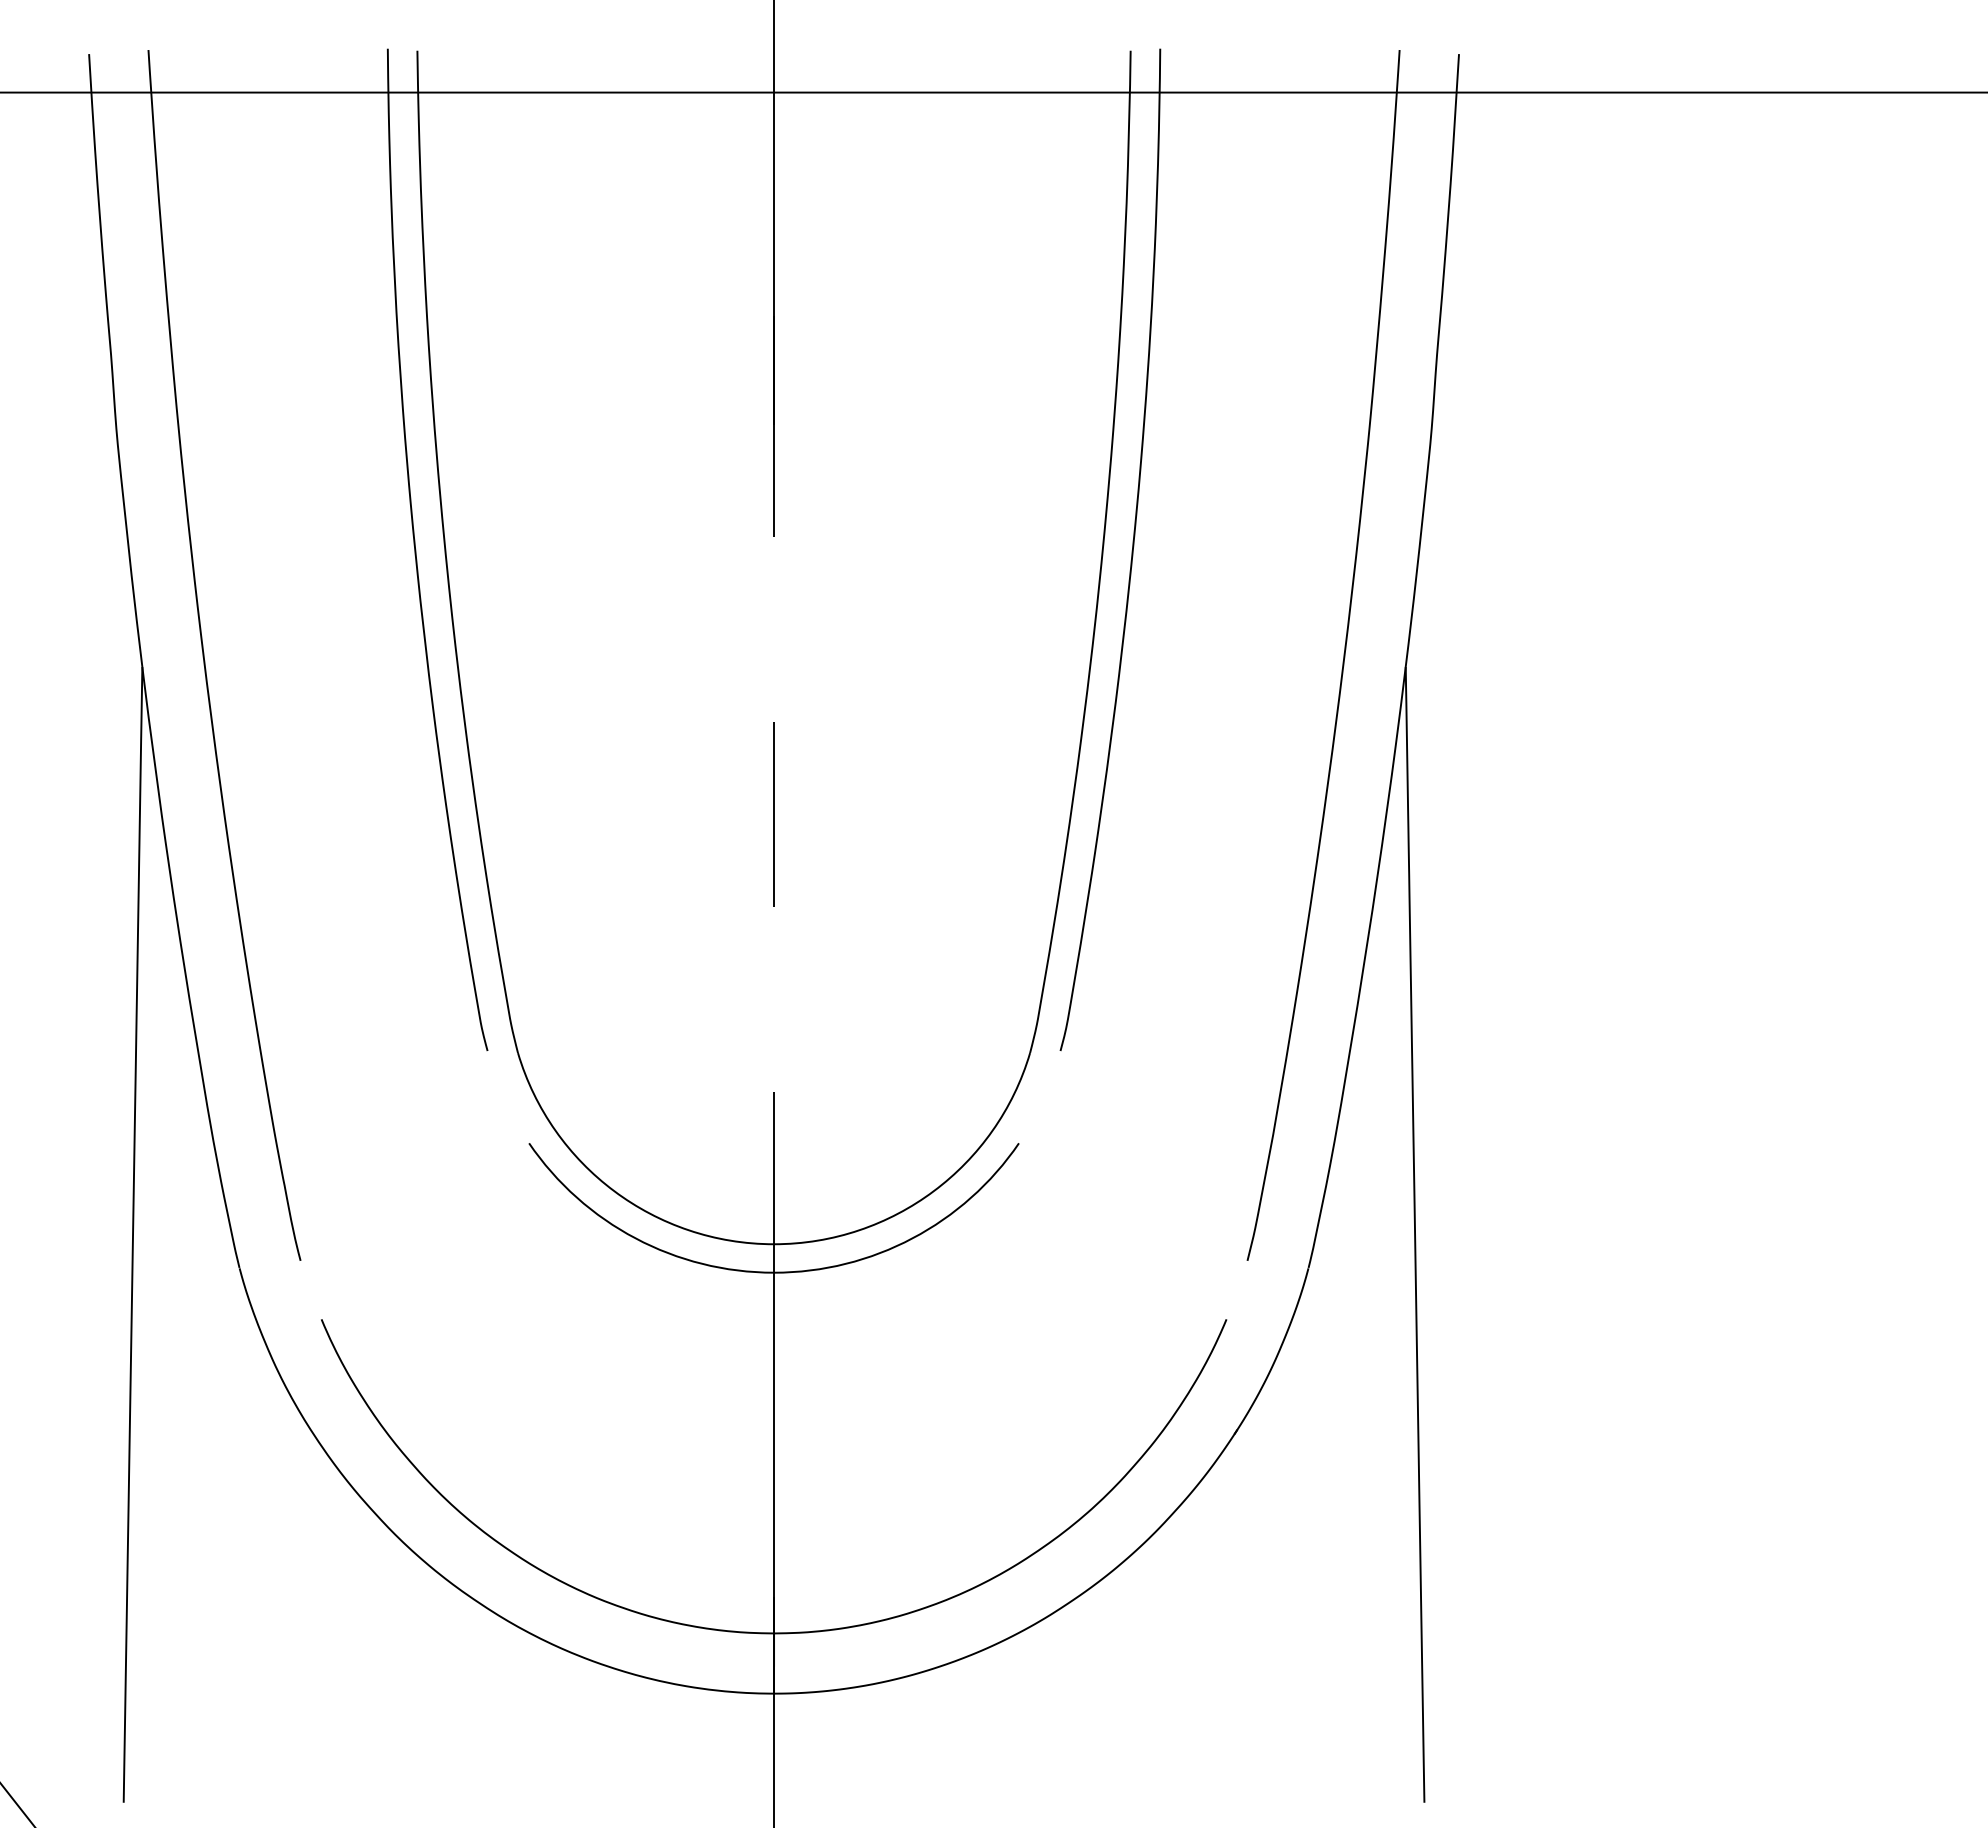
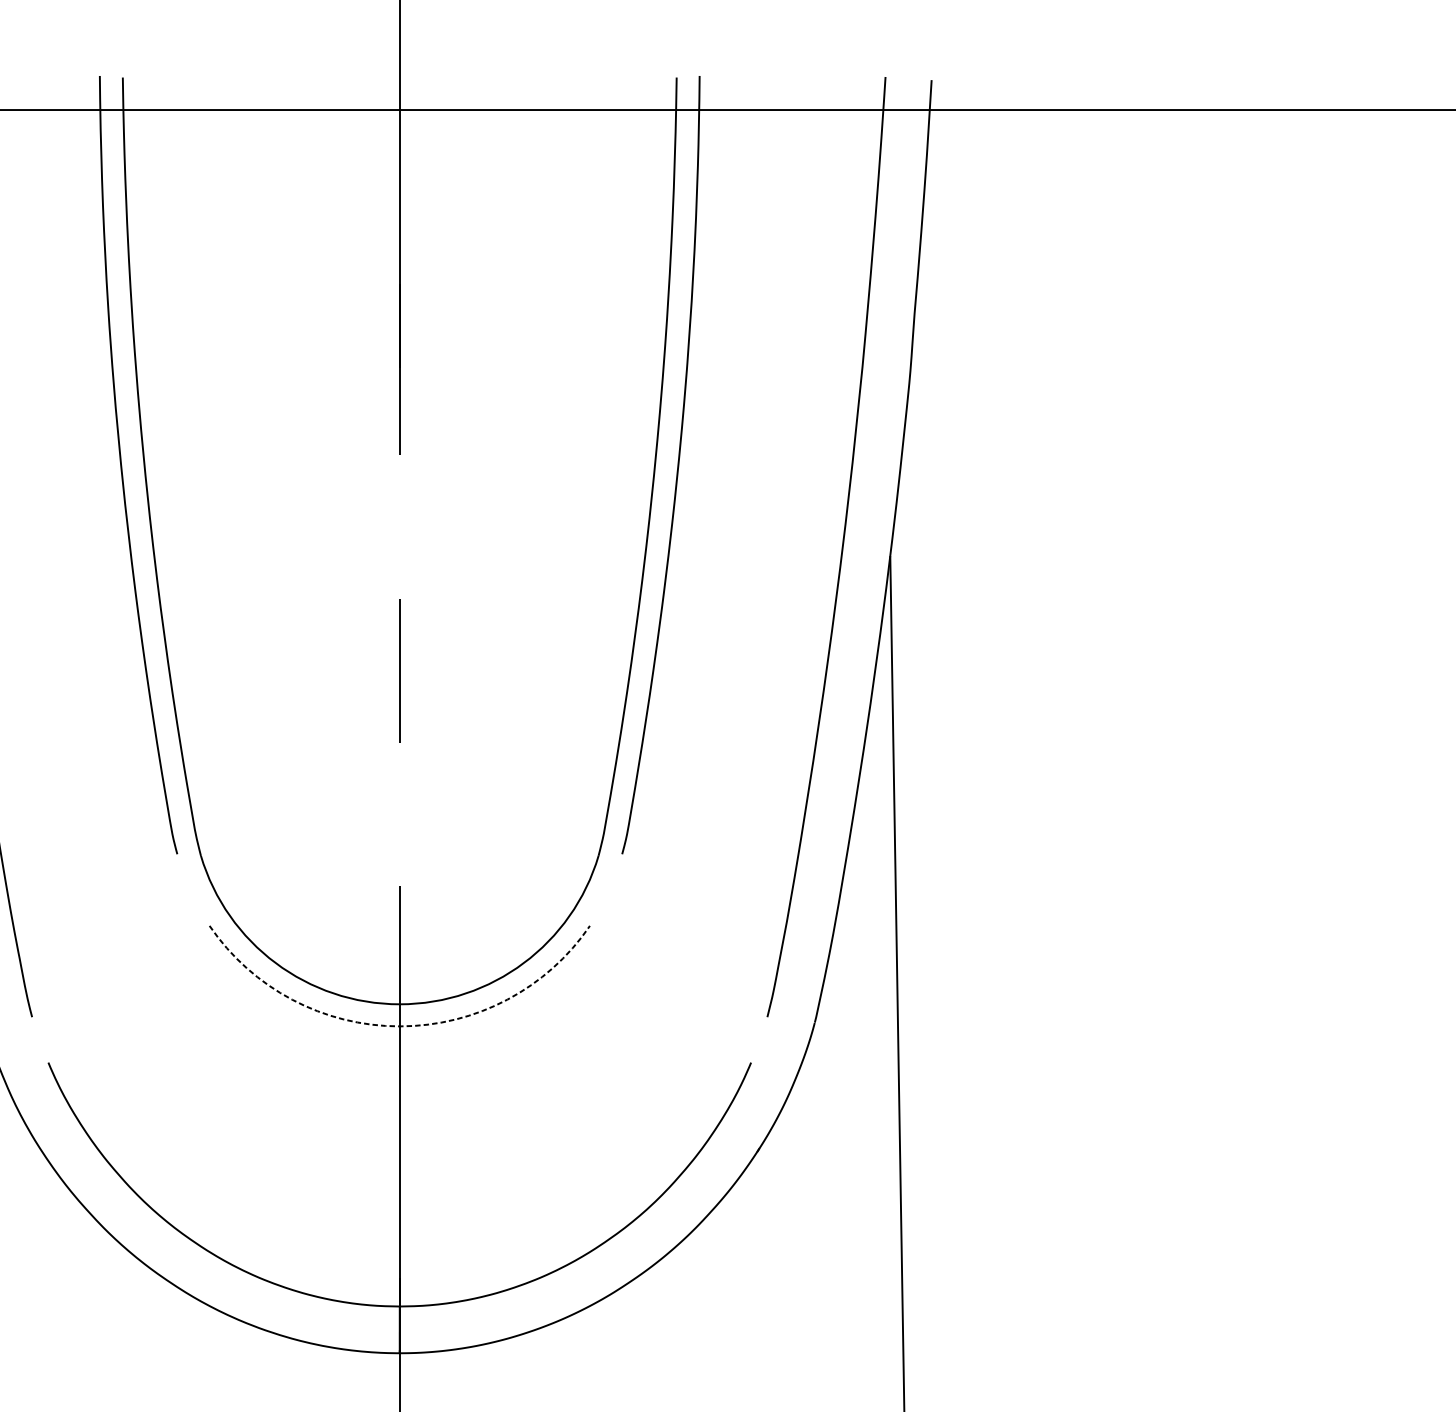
arc: (774, 1272) -> (400, 1026), solid -> dashed

